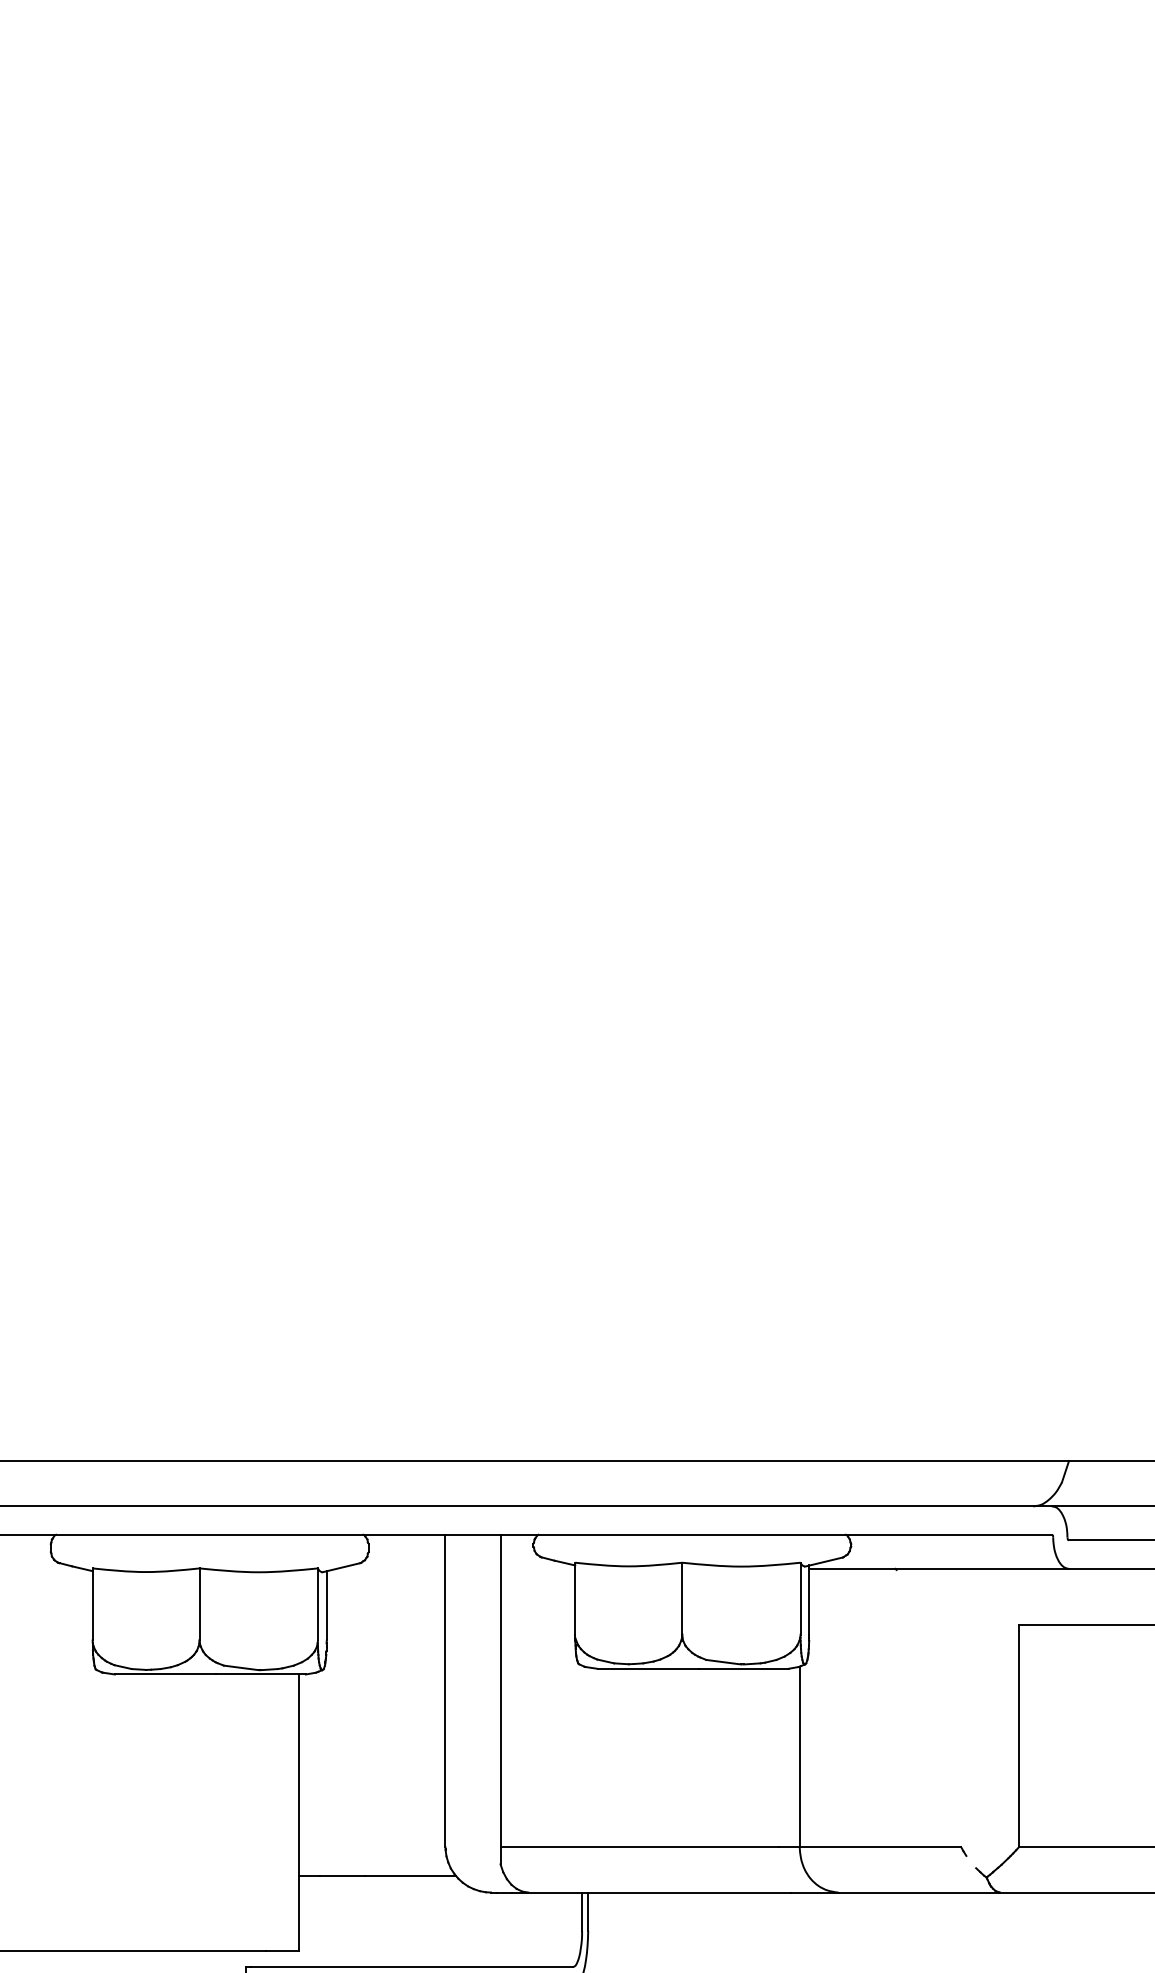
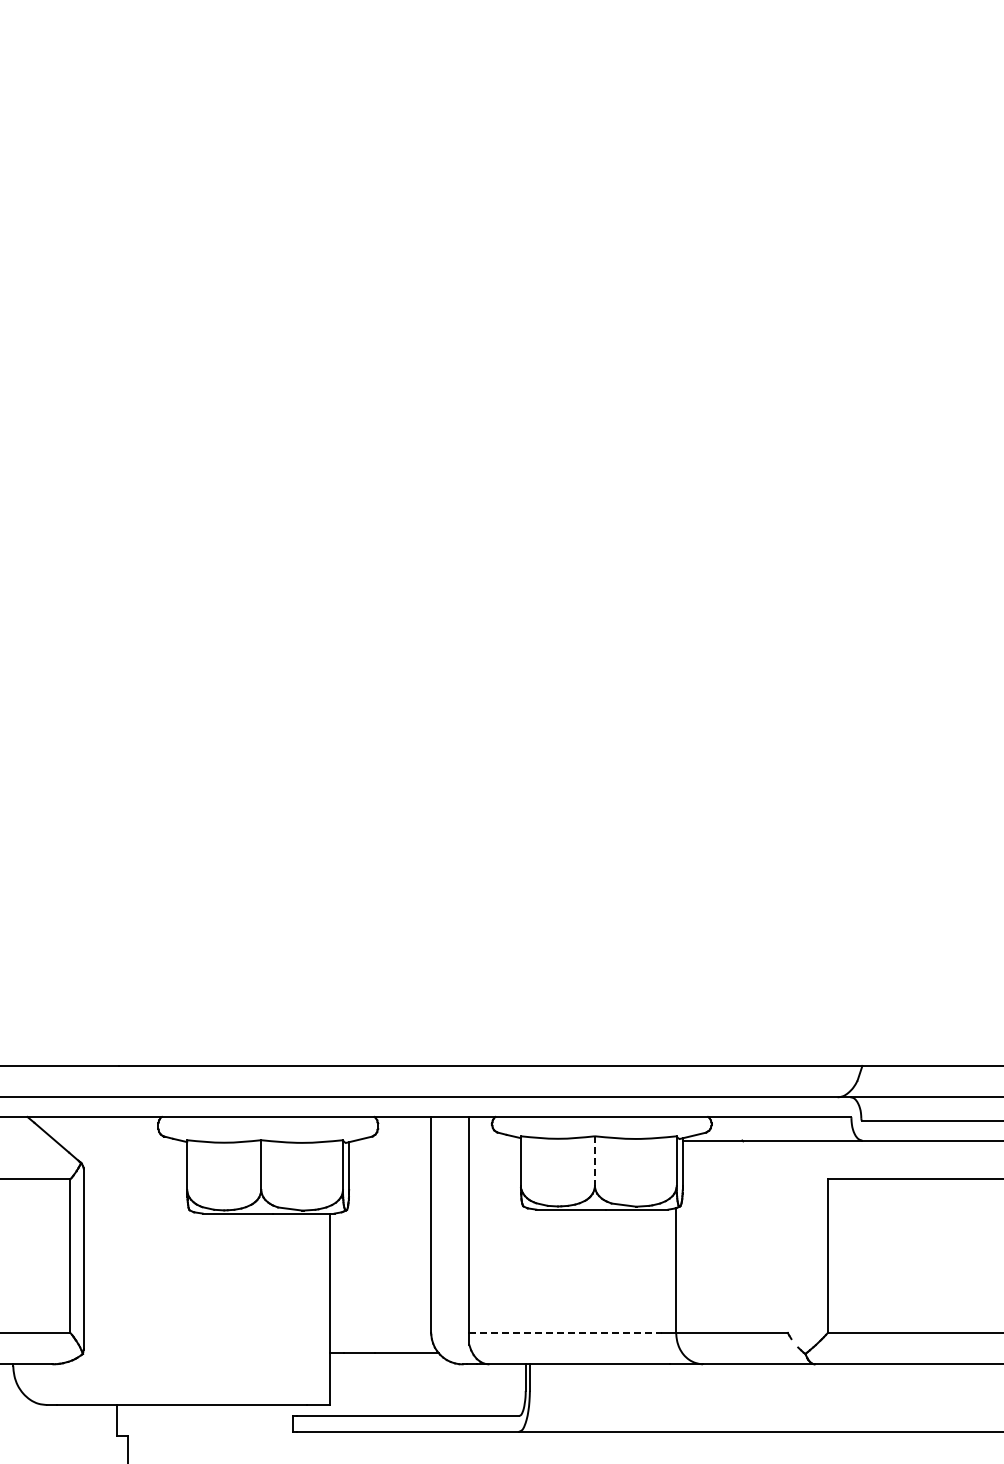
line: (681, 1599) -> (594, 1161), solid -> dashed
line: (641, 1846) -> (566, 1332), solid -> dashed

